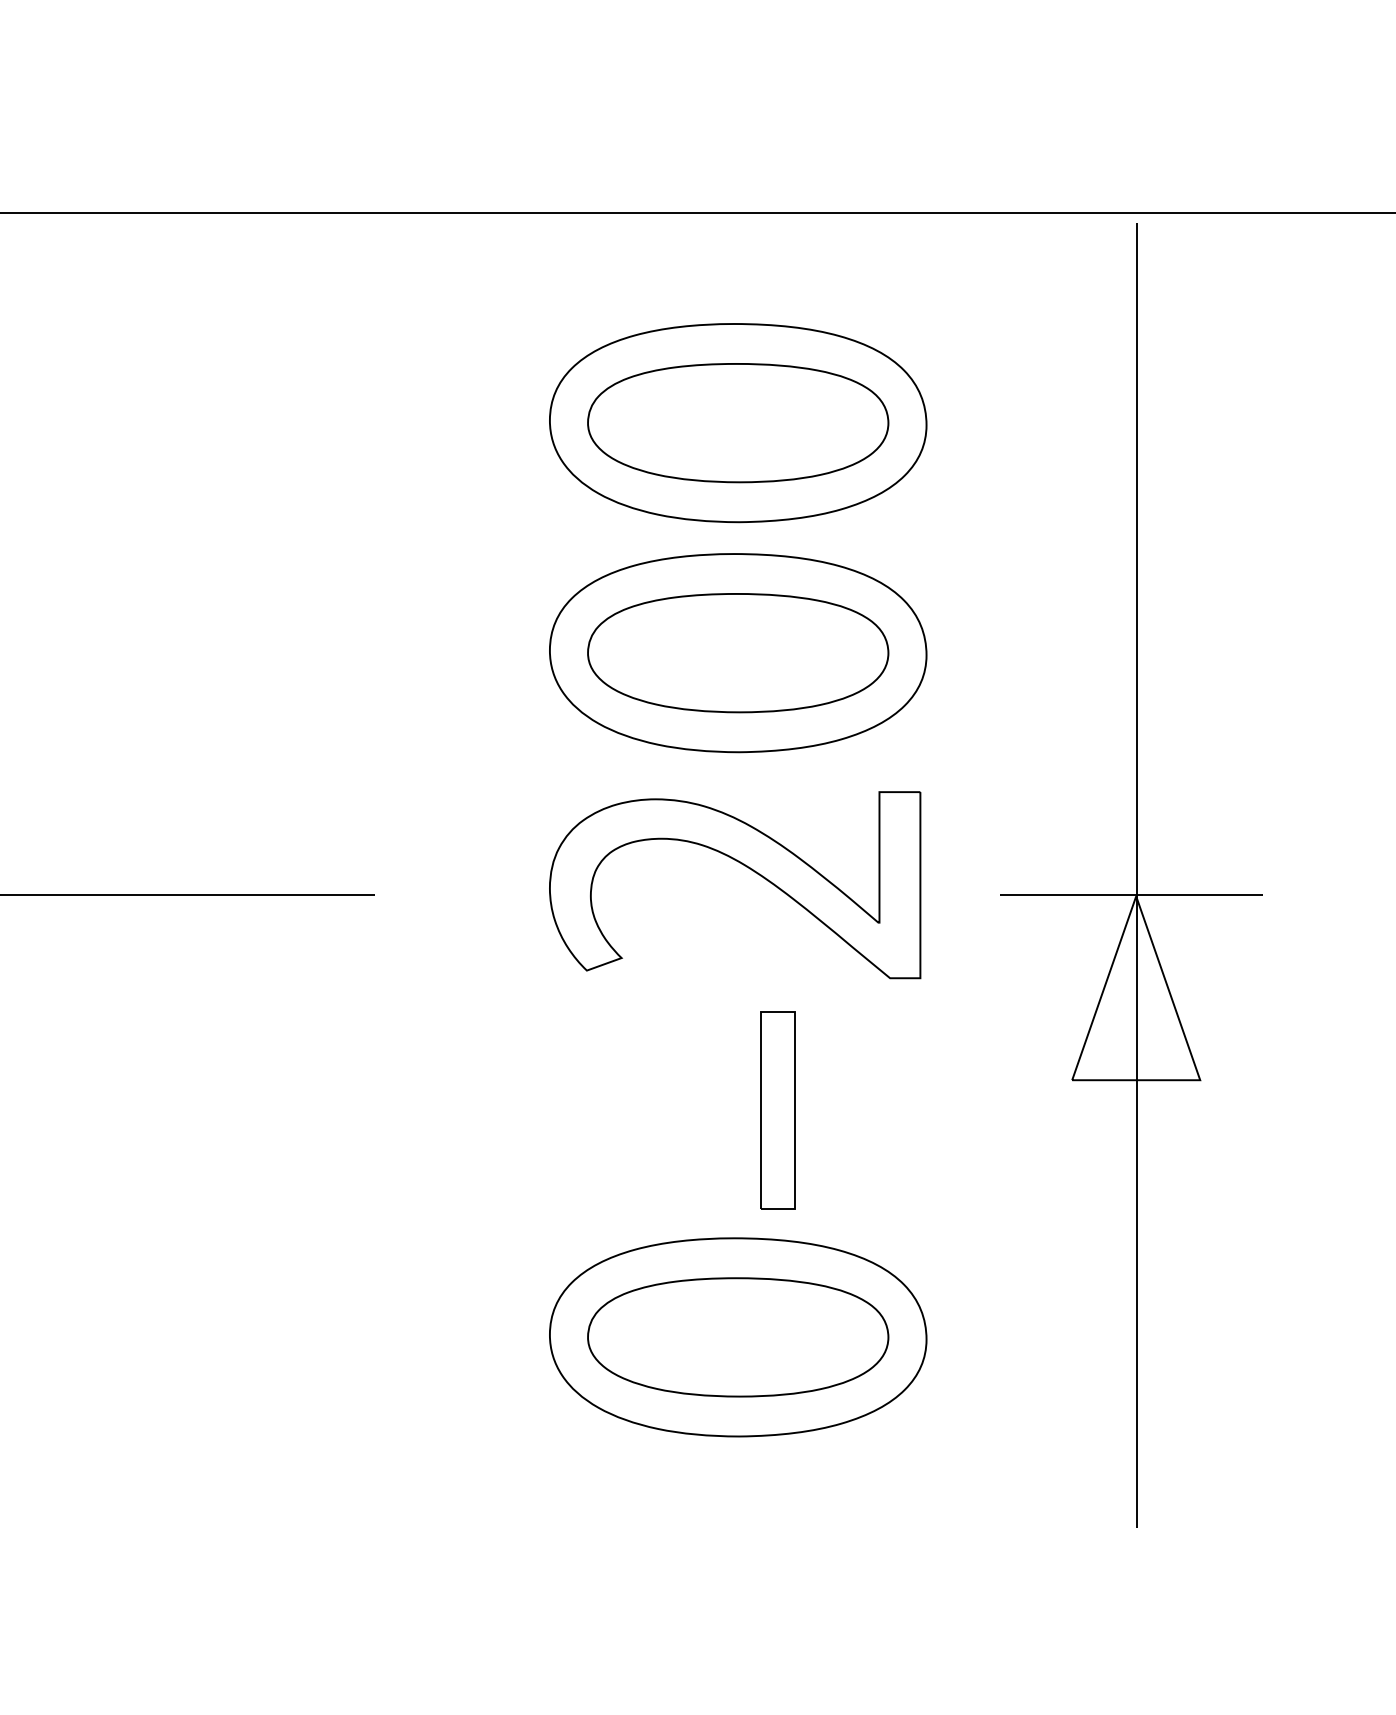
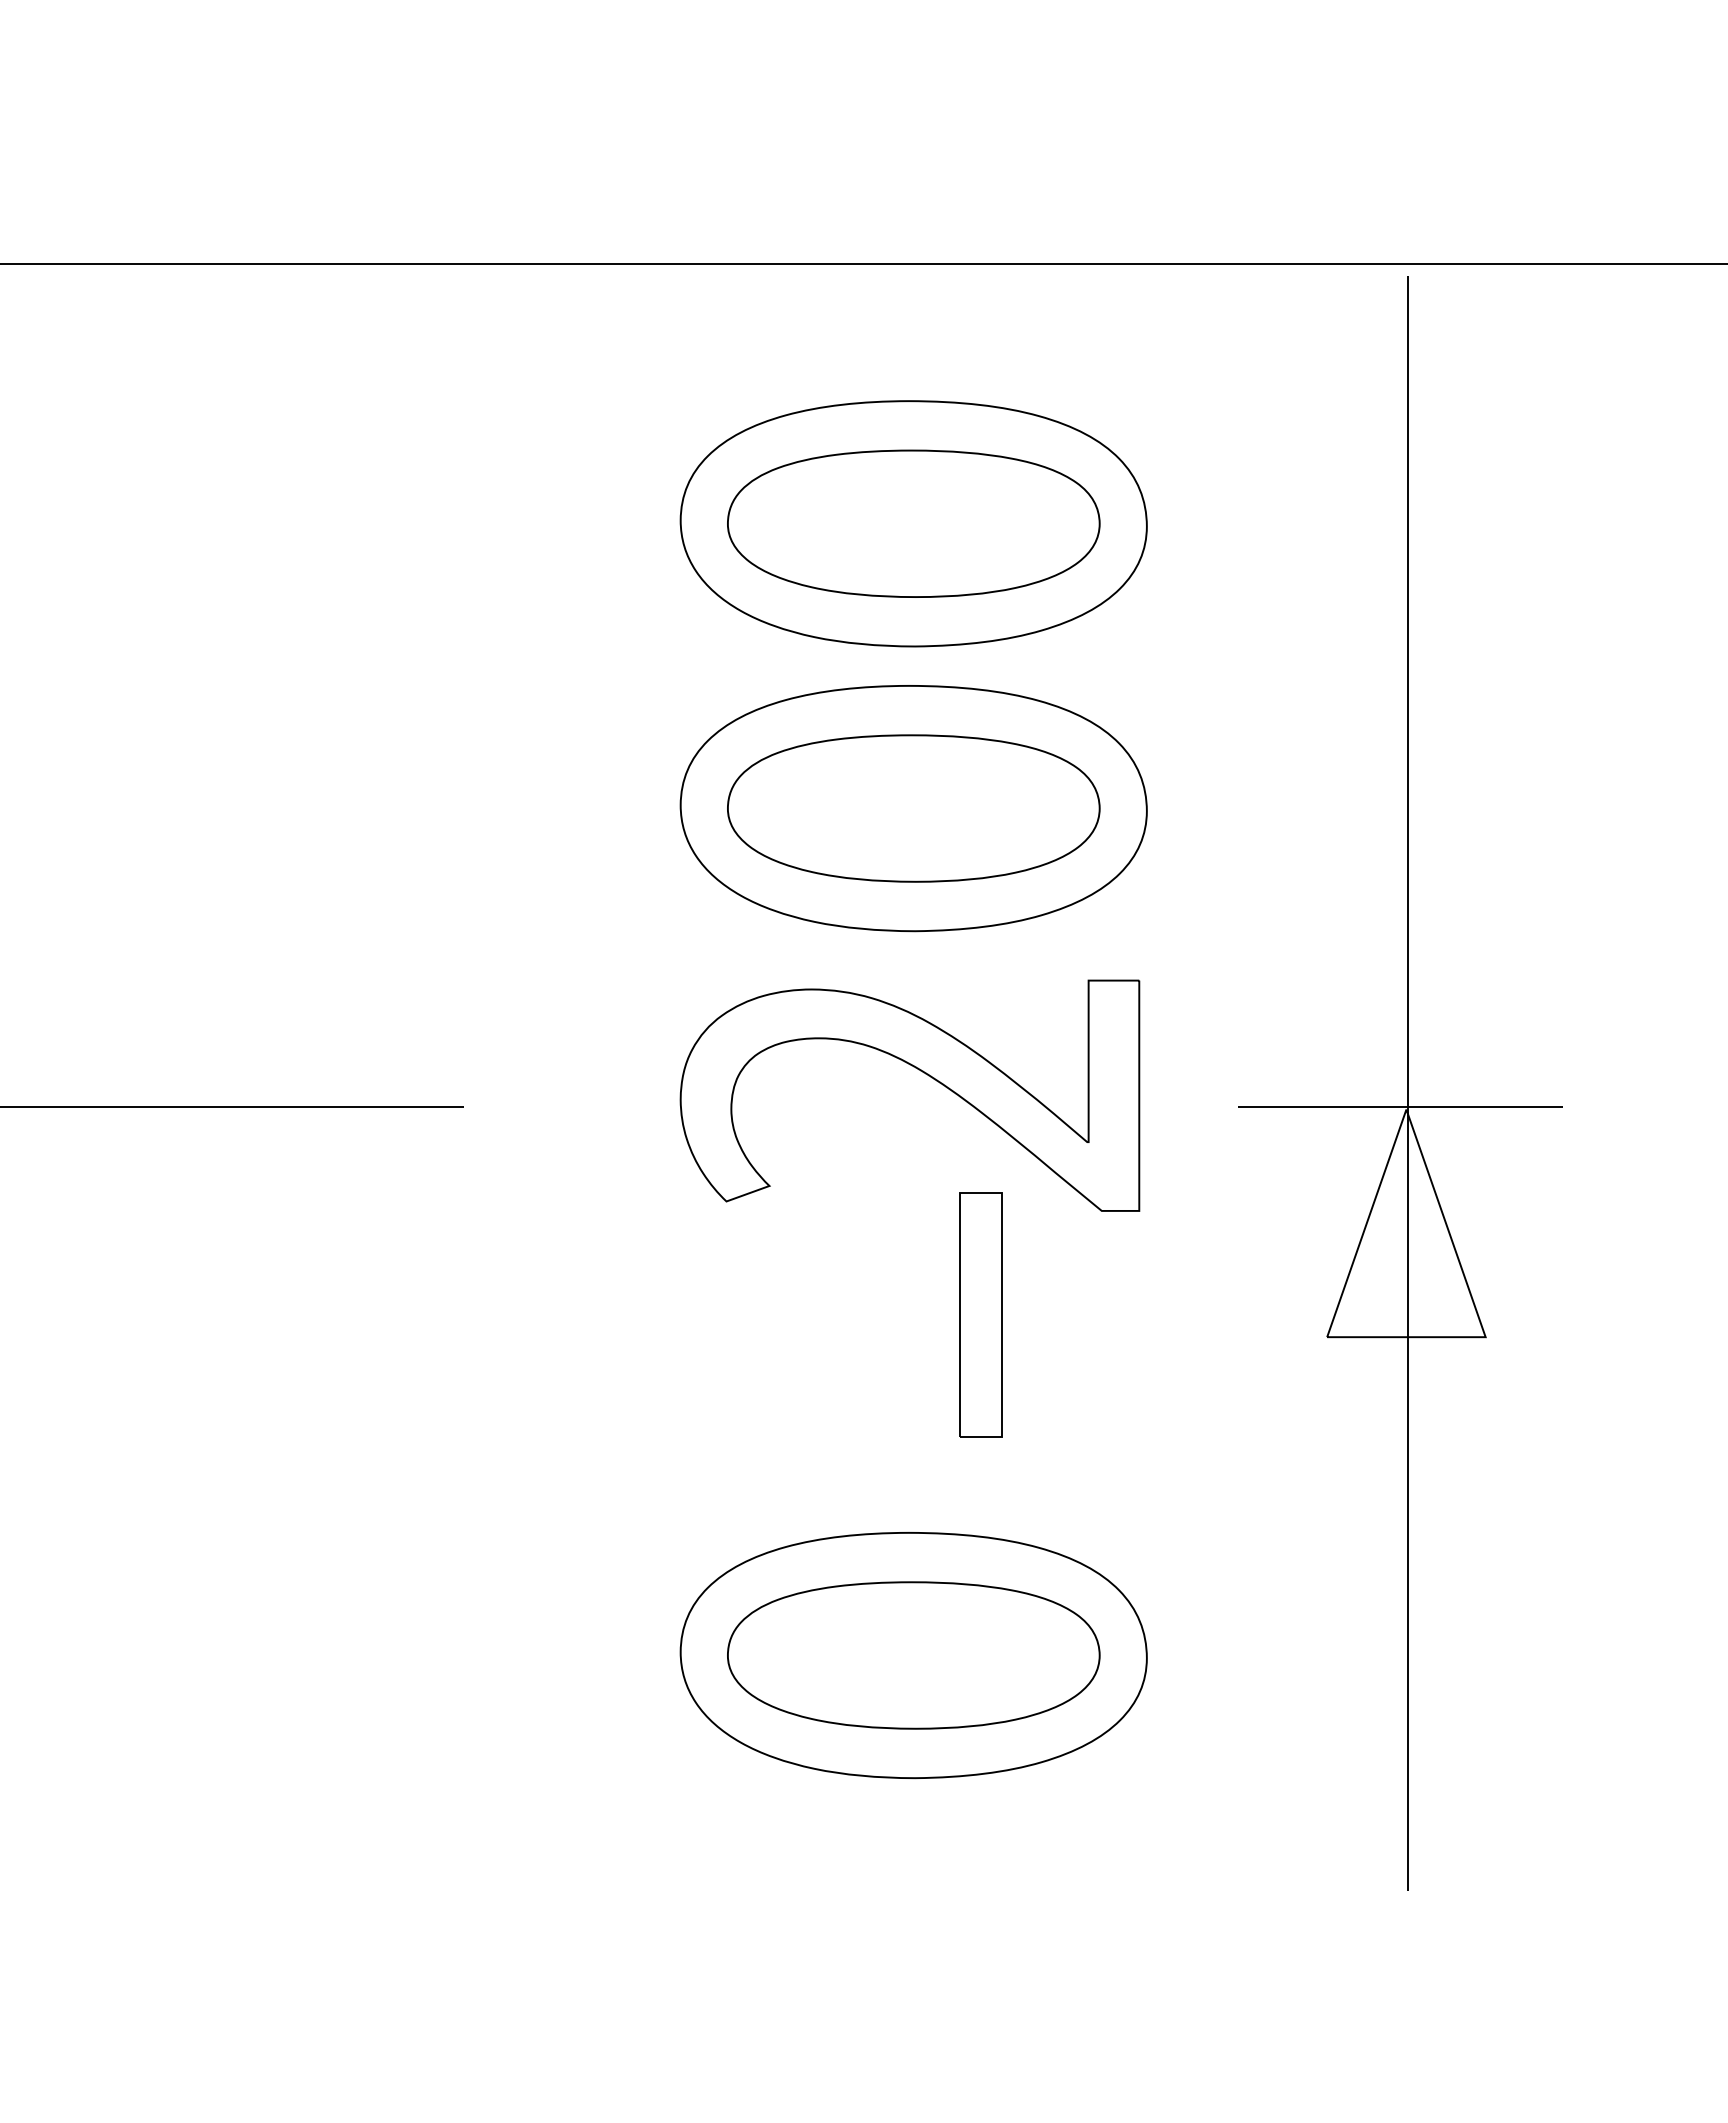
part: (777, 1110) -> (980, 1314), moved

